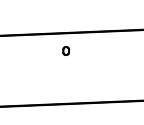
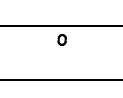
part: (66, 50) -> (62, 39), size x1.6

